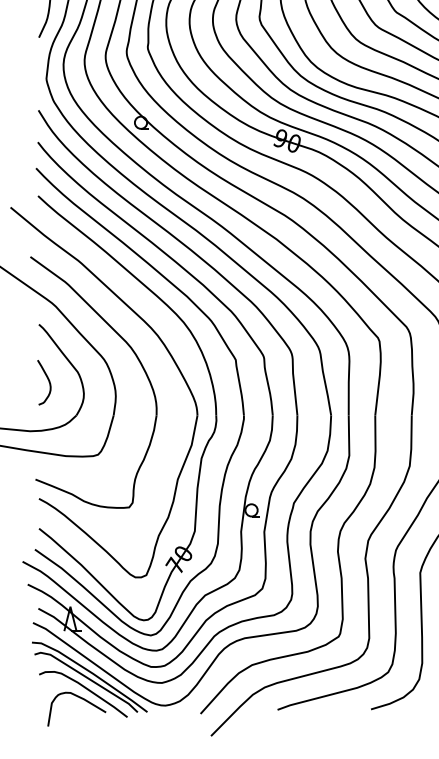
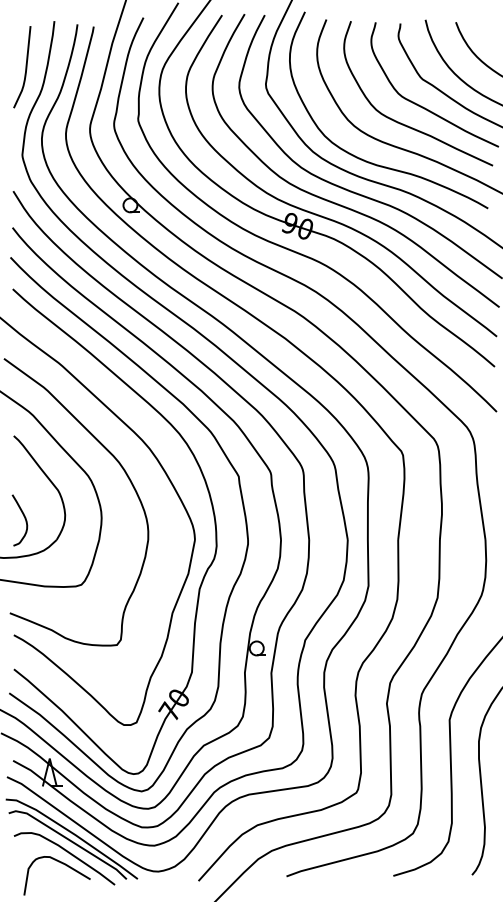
curve: (48, 380) -> (24, 518), moved

